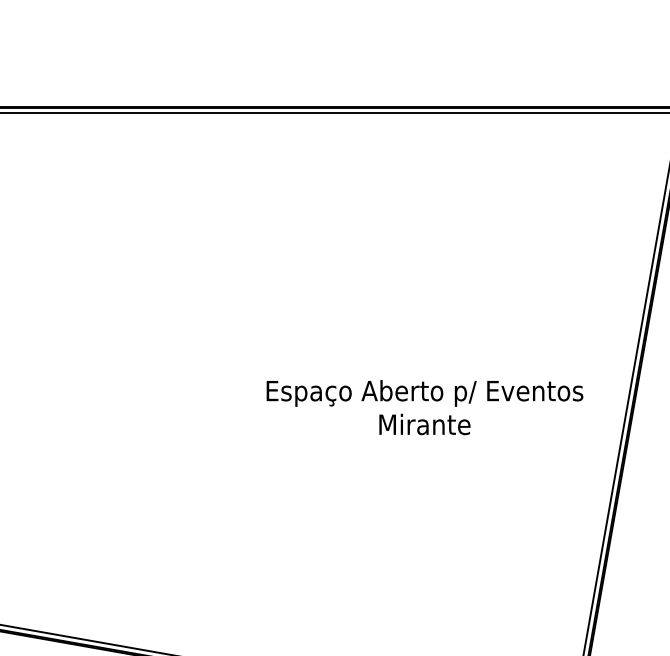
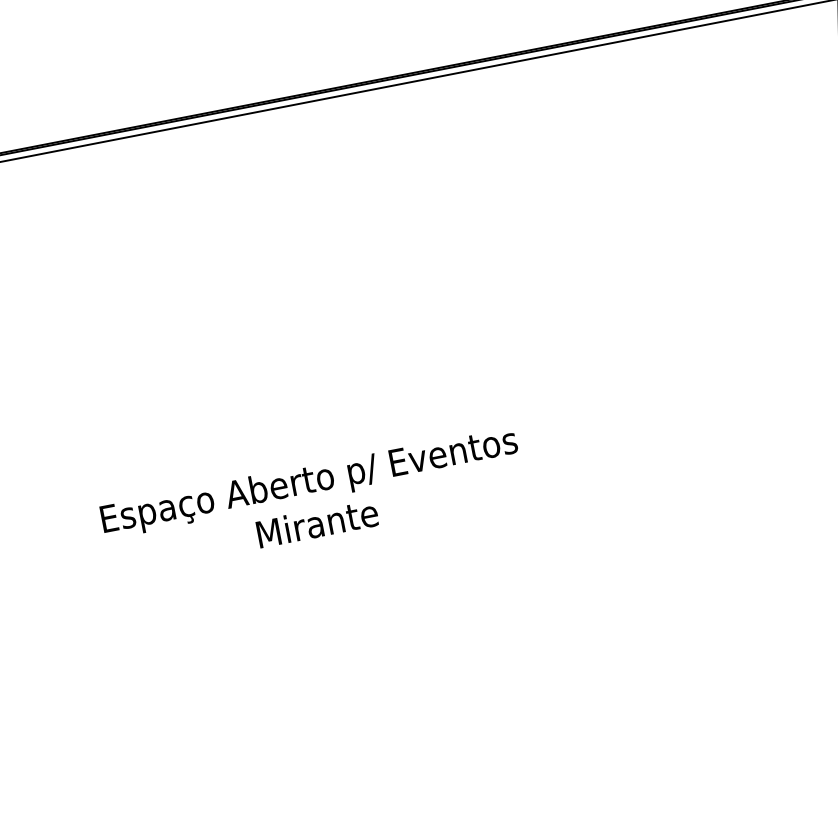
text: (424, 407) -> (312, 501), moved

